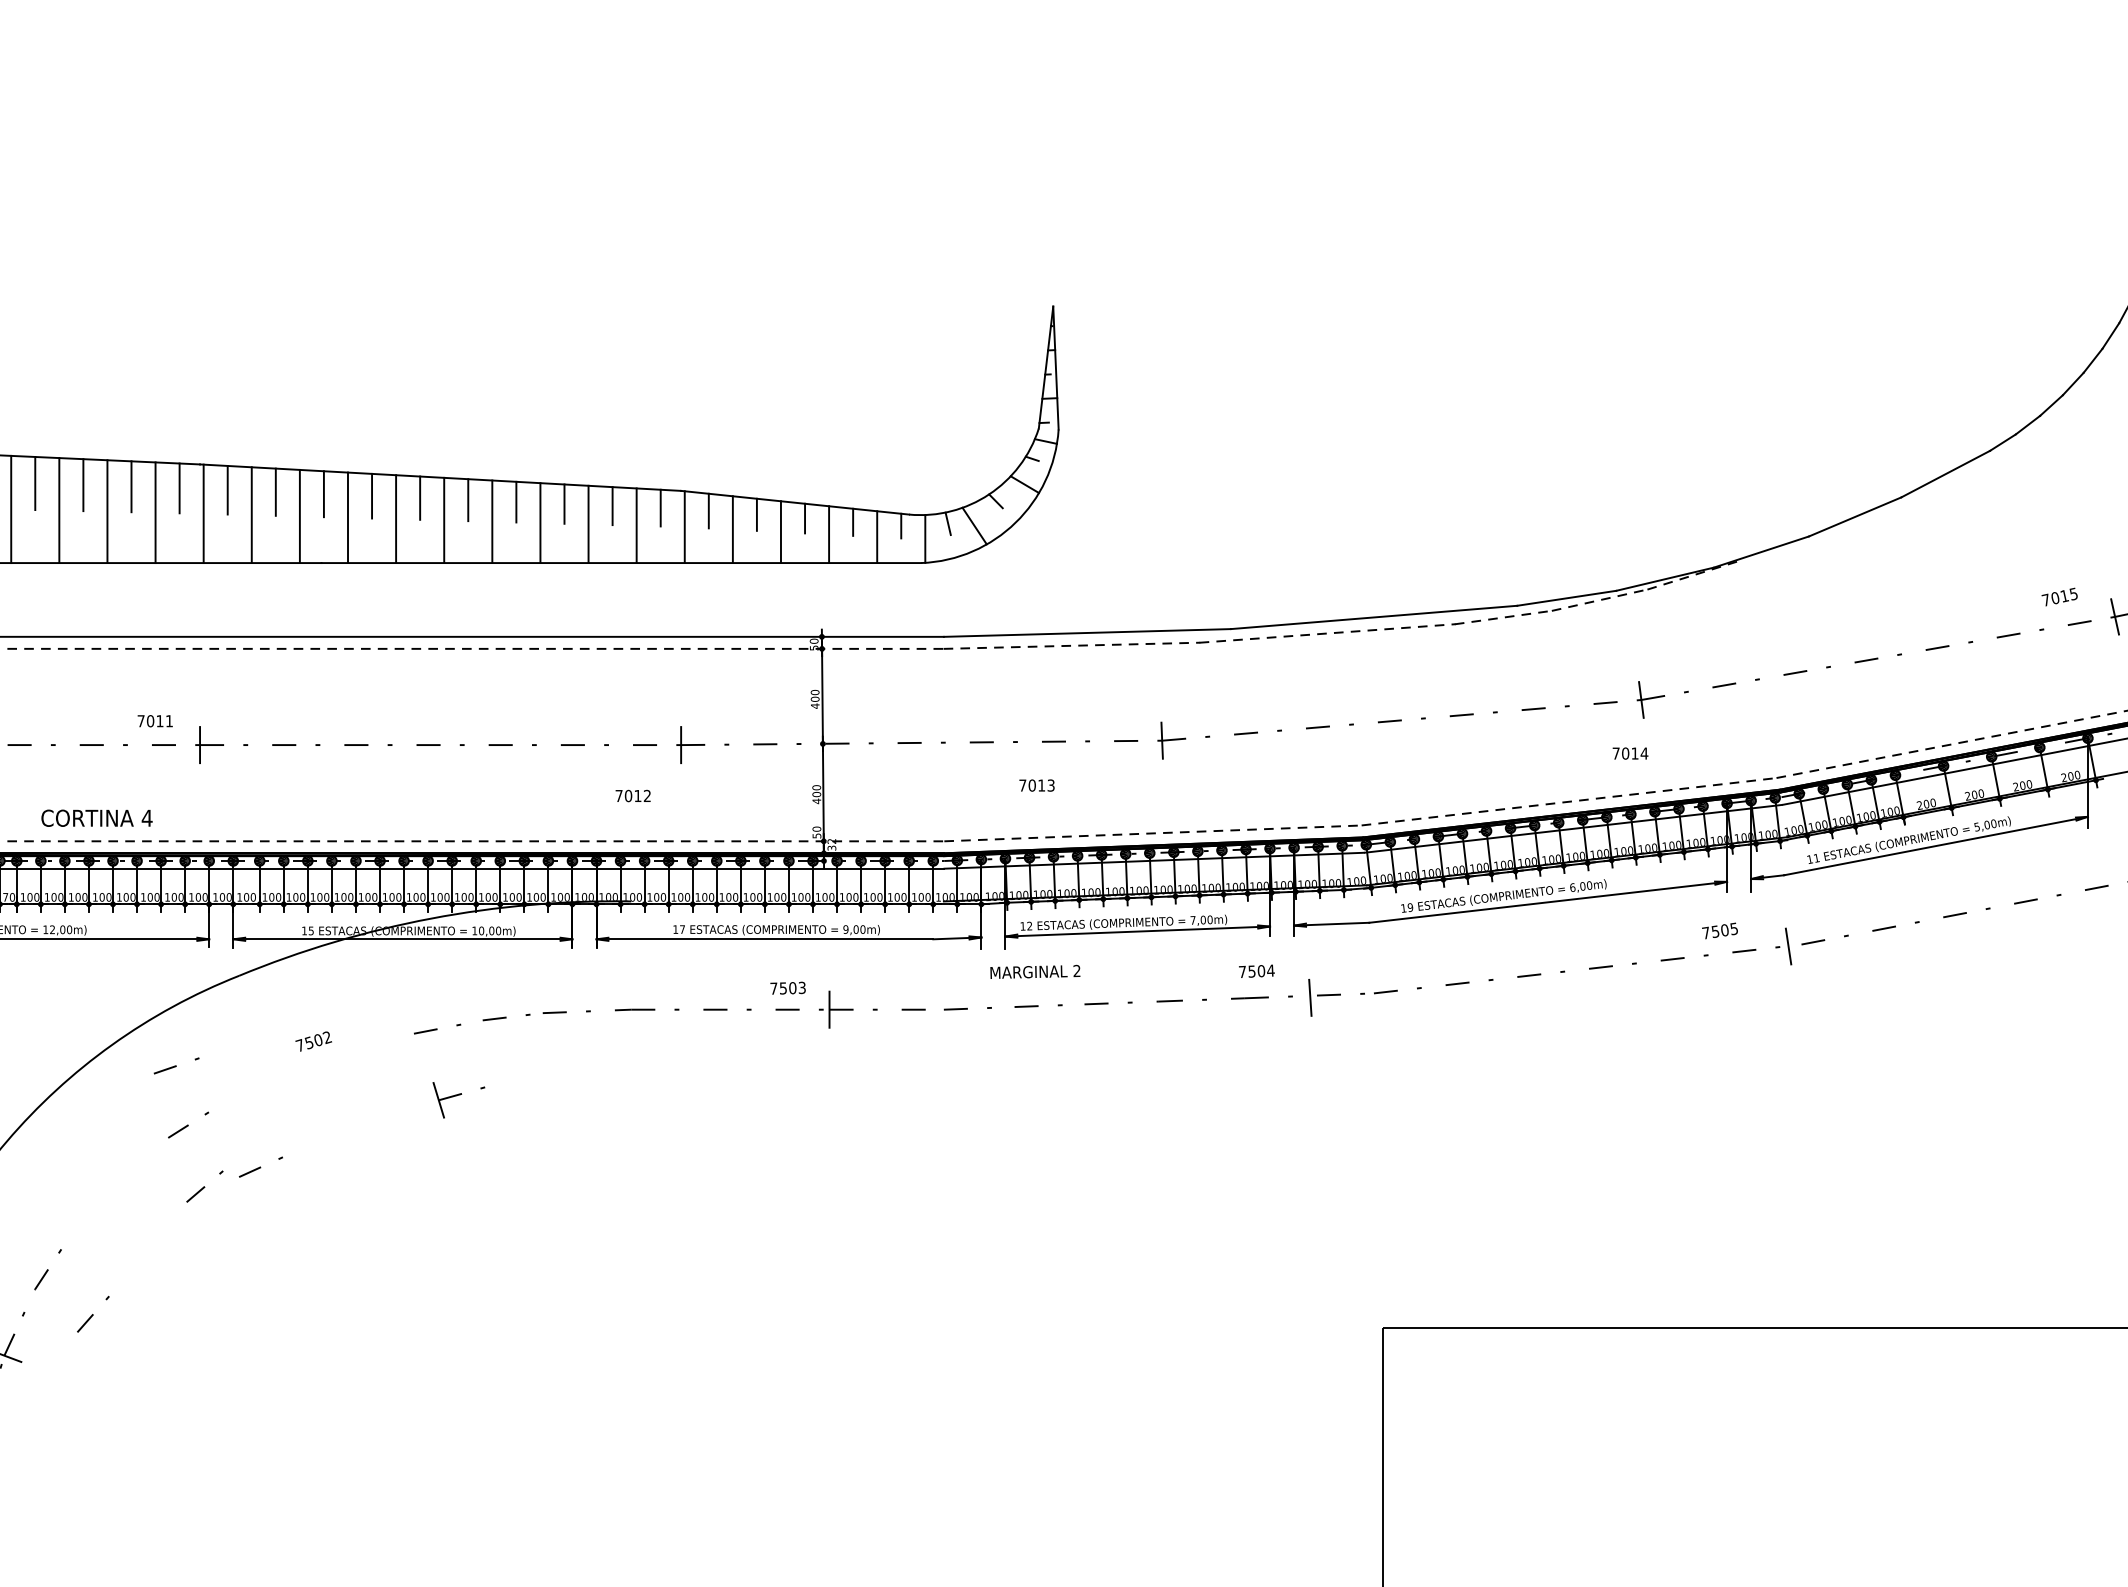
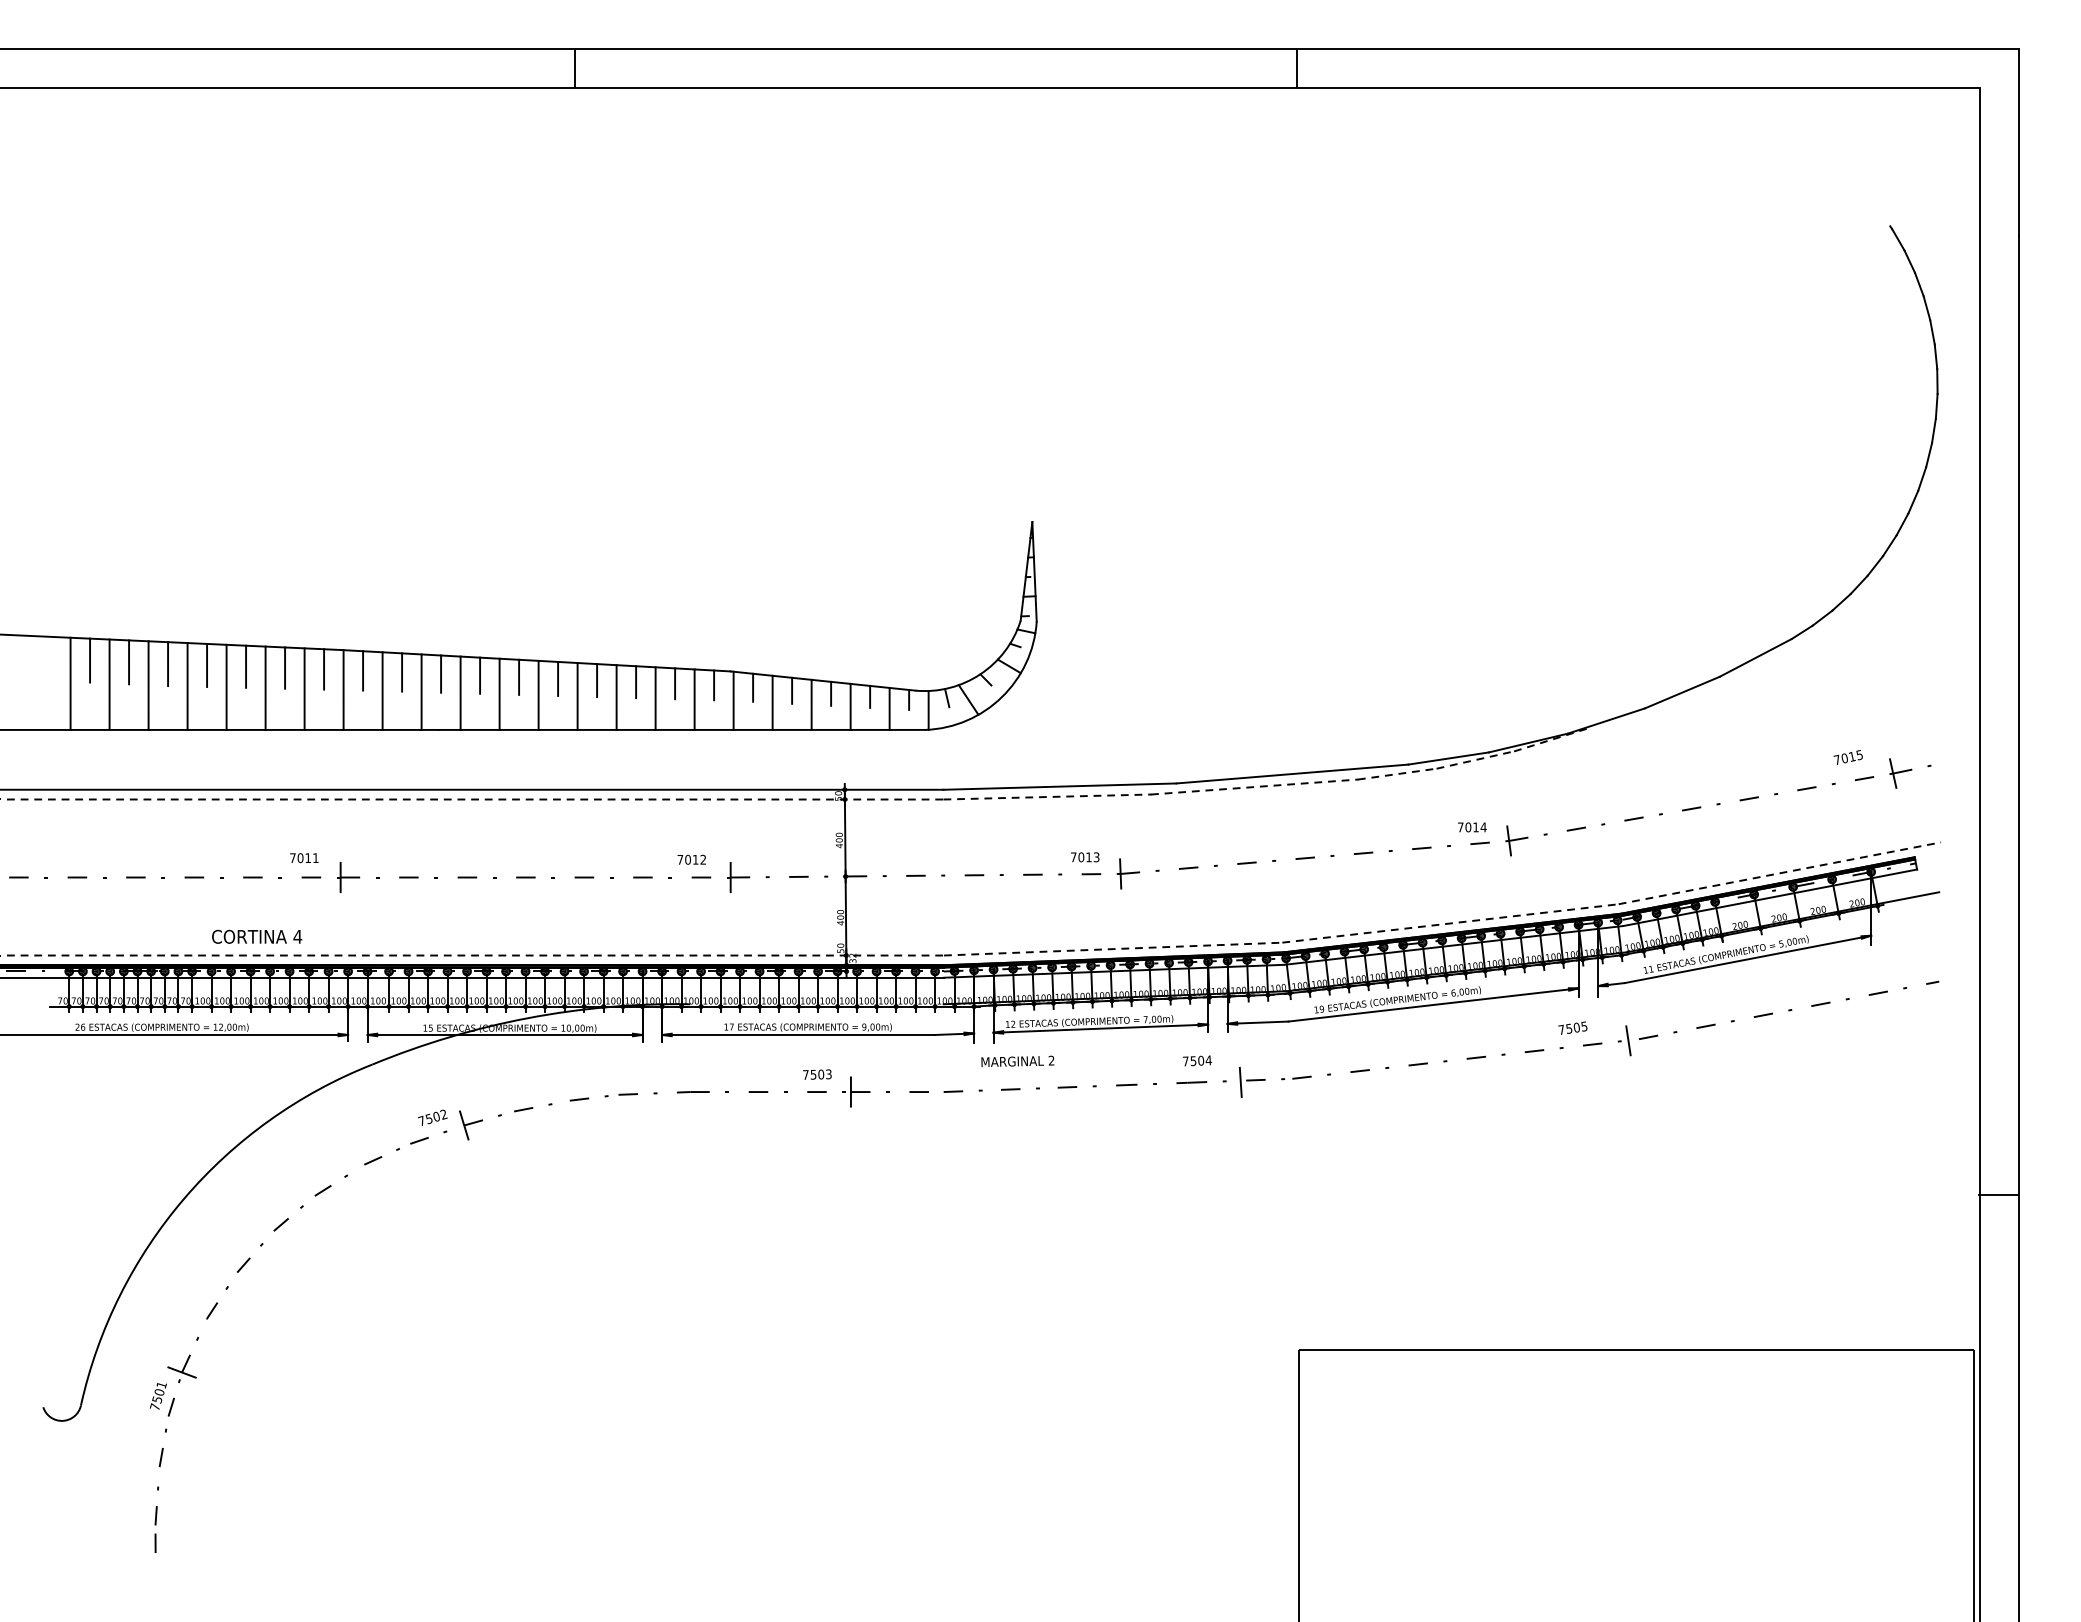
text: (1630, 753) -> (1472, 827), moved
text: (1037, 785) -> (1085, 857), moved
text: (632, 795) -> (691, 859), moved
line: (176, 1065) -> (428, 1137), moved
part: (458, 1100) -> (480, 1125), moved
line: (260, 1166) -> (381, 1156), moved
line: (204, 1186) -> (288, 1218), moved
line: (92, 1313) -> (249, 1257), moved

